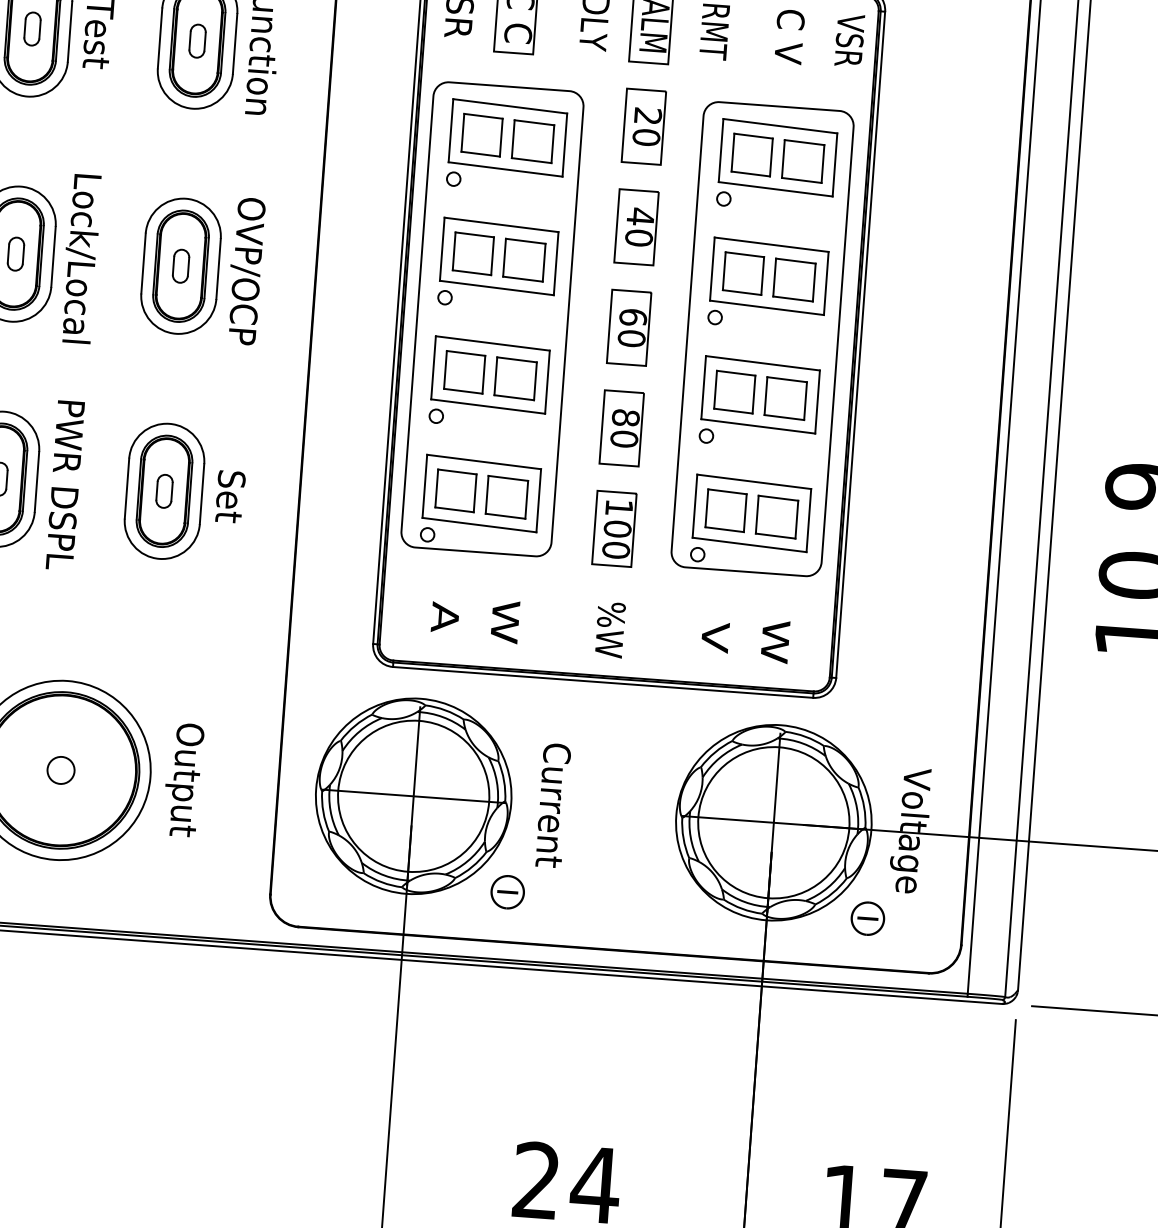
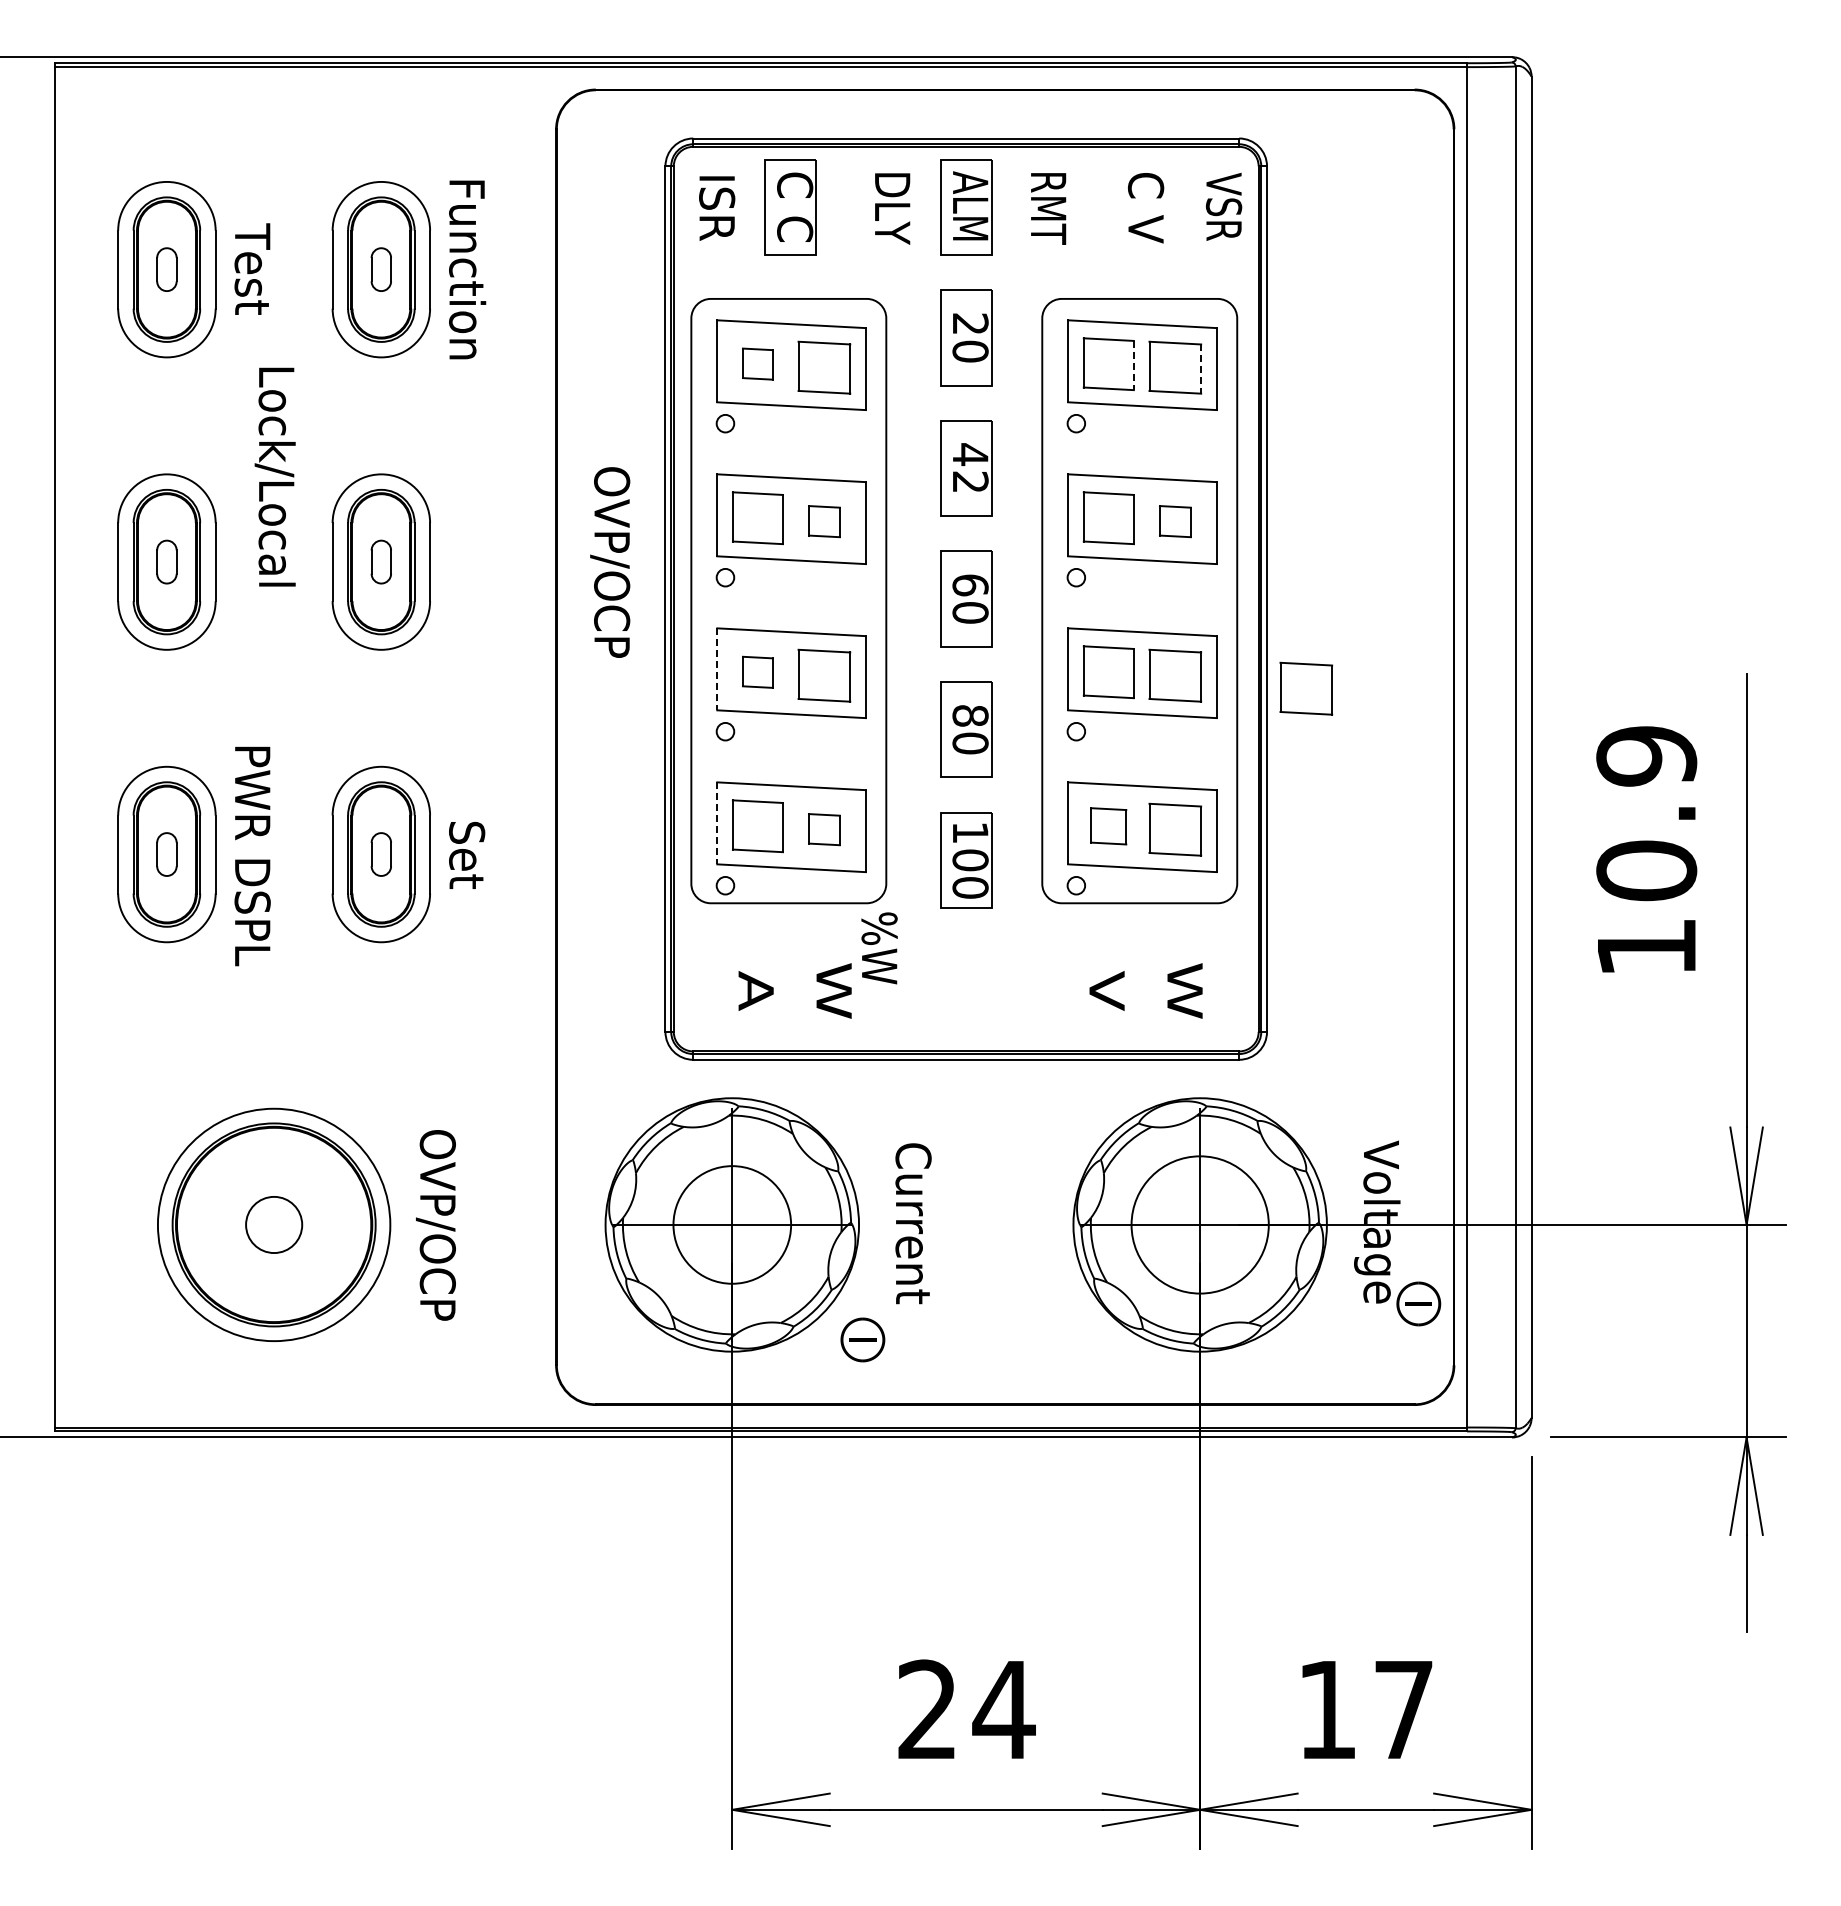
part: (481, 134) -> (757, 363), size x0.6
line: (771, 157) -> (1133, 365), solid -> dashed
line: (823, 164) -> (1201, 369), solid -> dashed
text: (639, 238) -> (970, 482), 40 -> 42
text: (80, 258) -> (274, 476), moved
part: (524, 260) -> (824, 521), size x0.6
text: (245, 271) -> (610, 562), moved
part: (794, 279) -> (1175, 521), size x0.6
line: (433, 367) -> (717, 669), solid -> dashed
part: (464, 372) -> (757, 672), size x0.6
part: (886, 415) -> (1306, 688), added
line: (425, 486) -> (717, 823), solid -> dashed
part: (507, 497) -> (824, 829), size x0.6
part: (725, 510) -> (1108, 826), size x0.7
text: (610, 630) -> (879, 948), moved
circle: (60, 770) -> (273, 1224), size x1.6
text: (182, 779) -> (432, 1225), Output -> OVP/OCP
circle: (413, 795) -> (732, 1224), size x0.6
circle: (774, 822) -> (1200, 1224), size x0.7
part: (867, 918) -> (1418, 1303), moved

